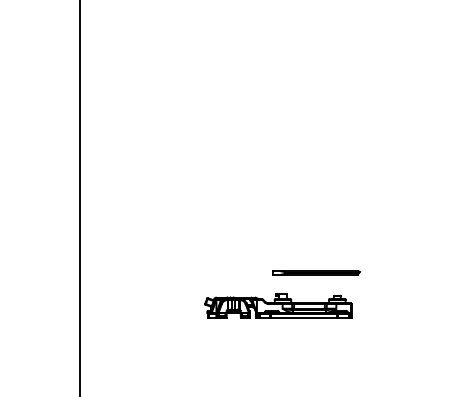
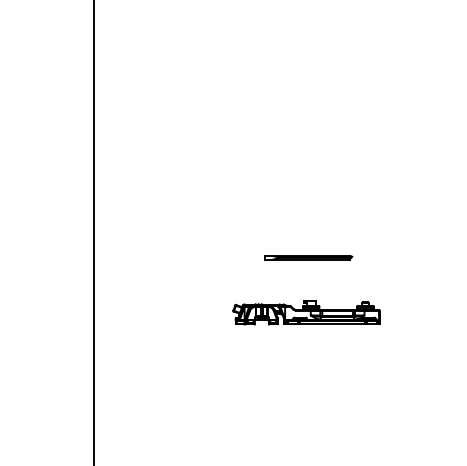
part: (316, 272) -> (308, 257), moved
part: (278, 305) -> (306, 312), moved

